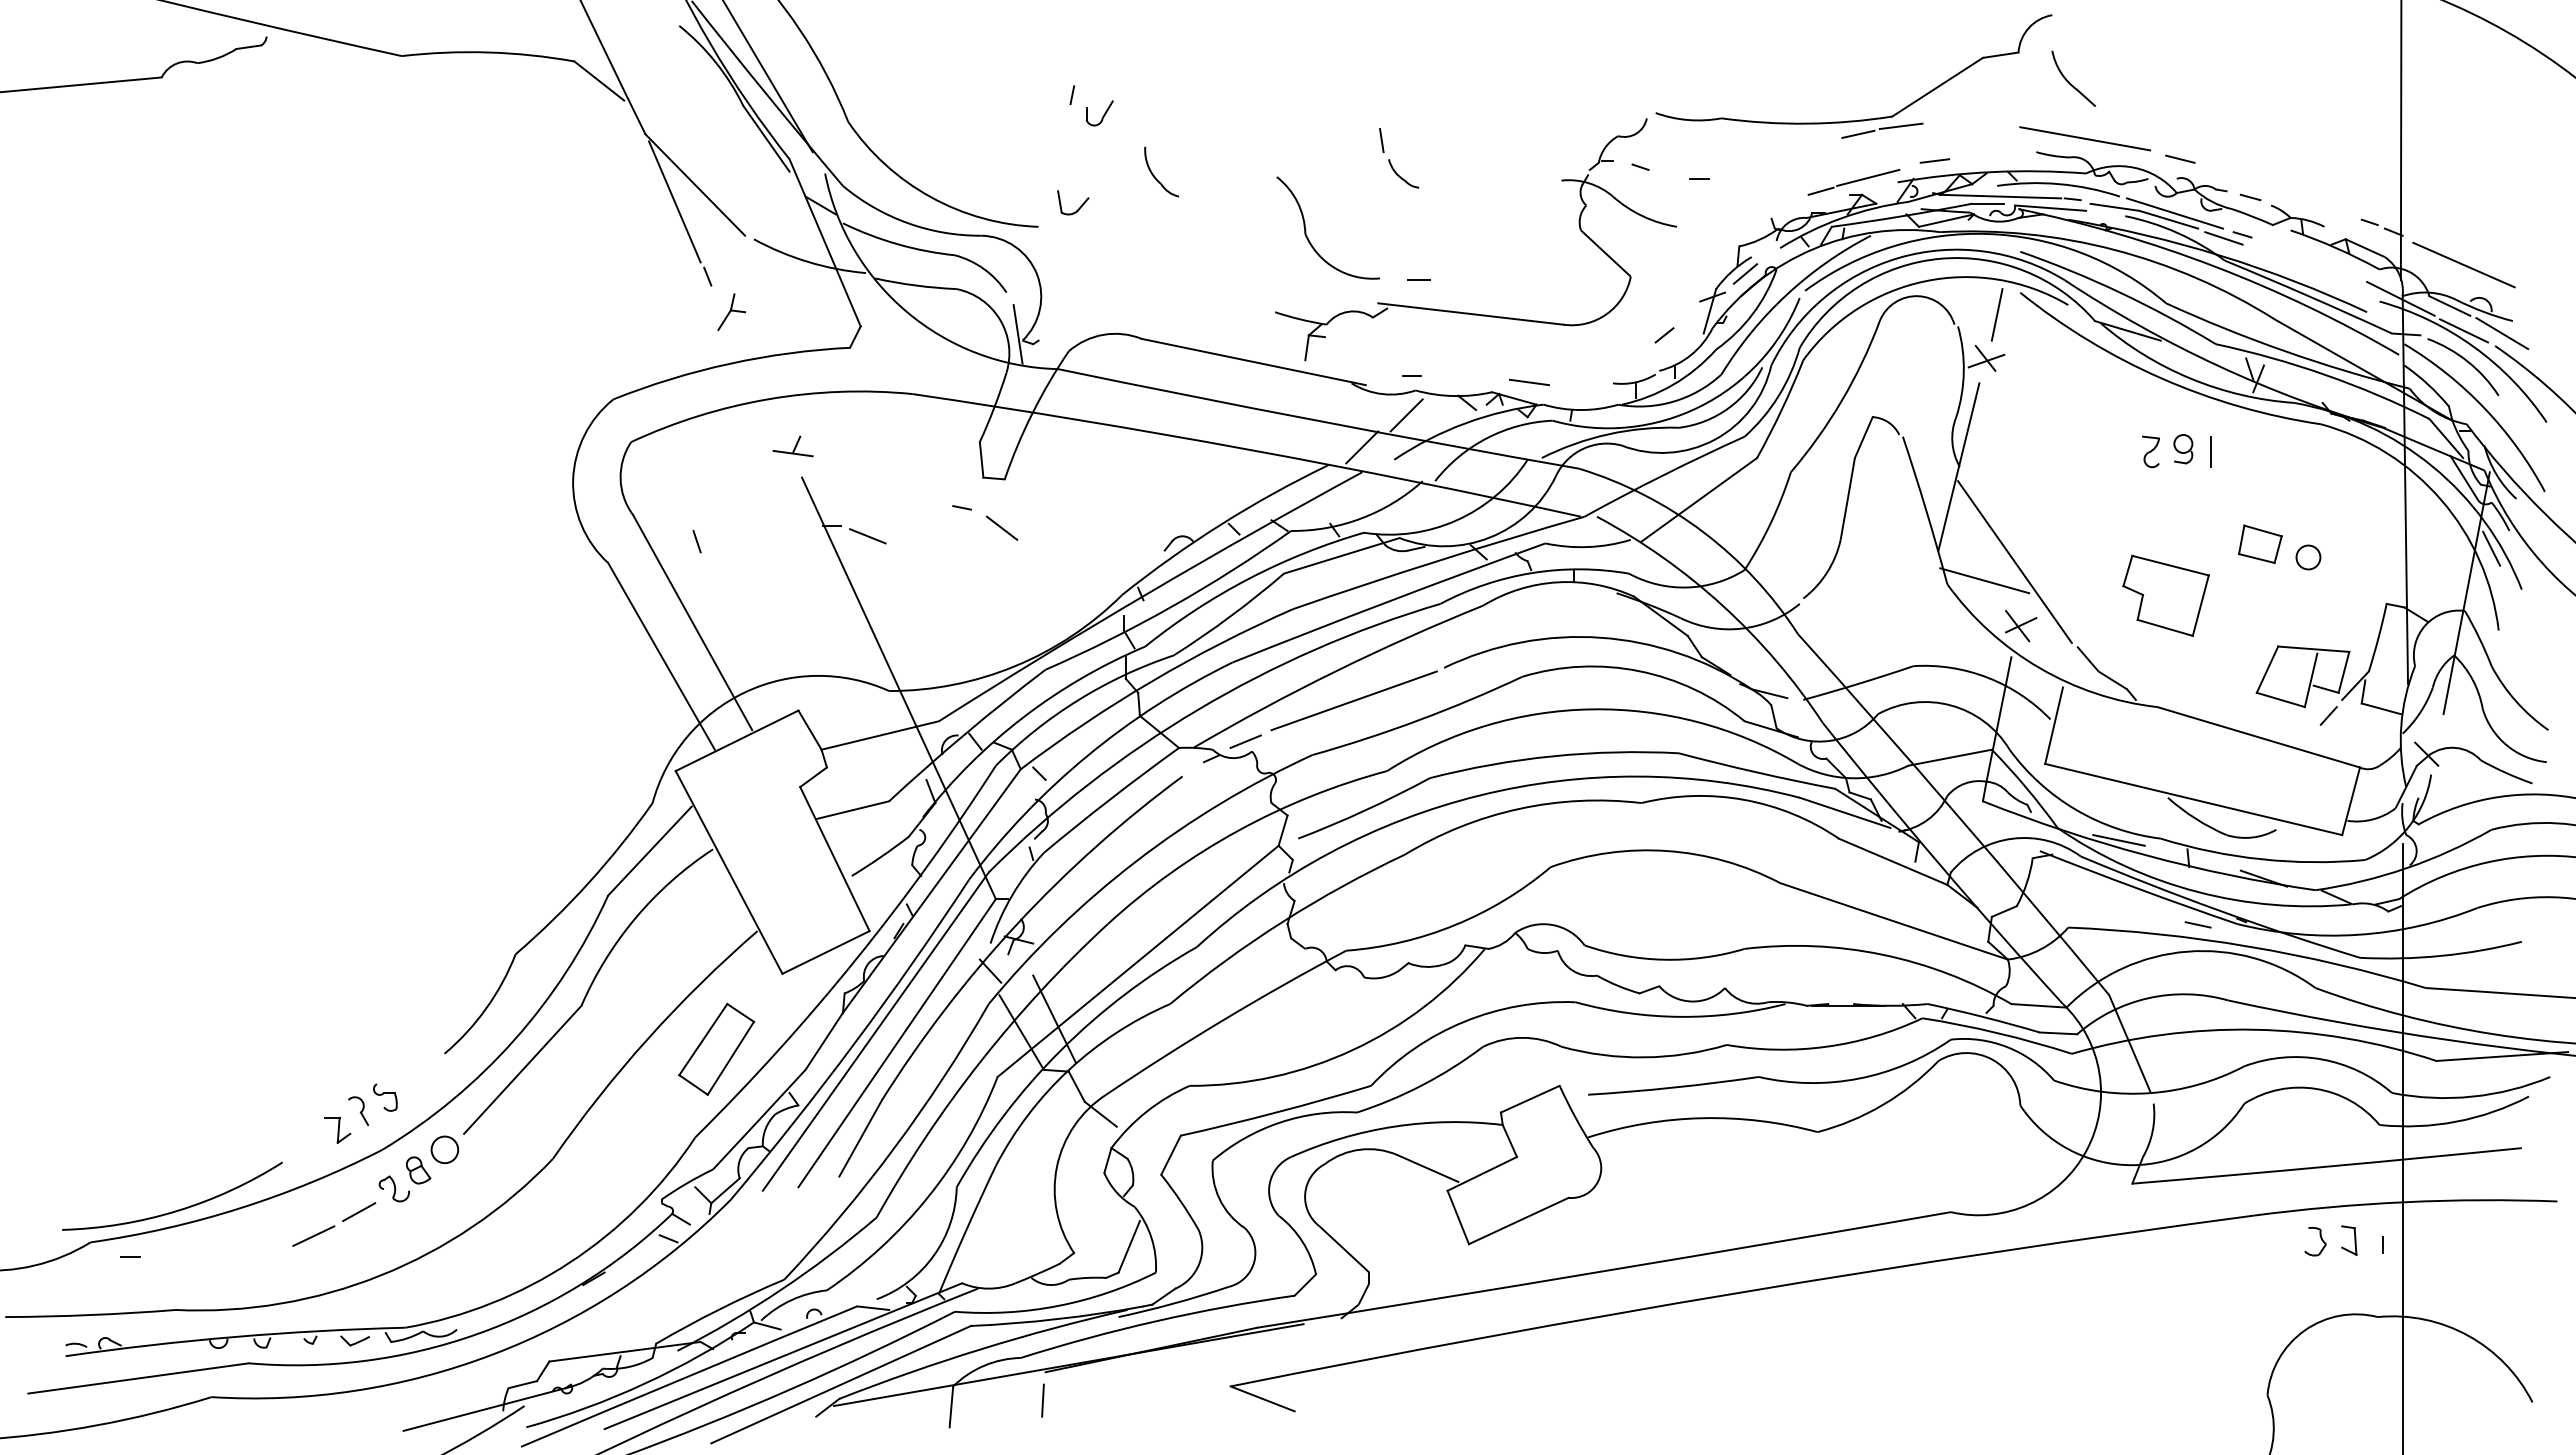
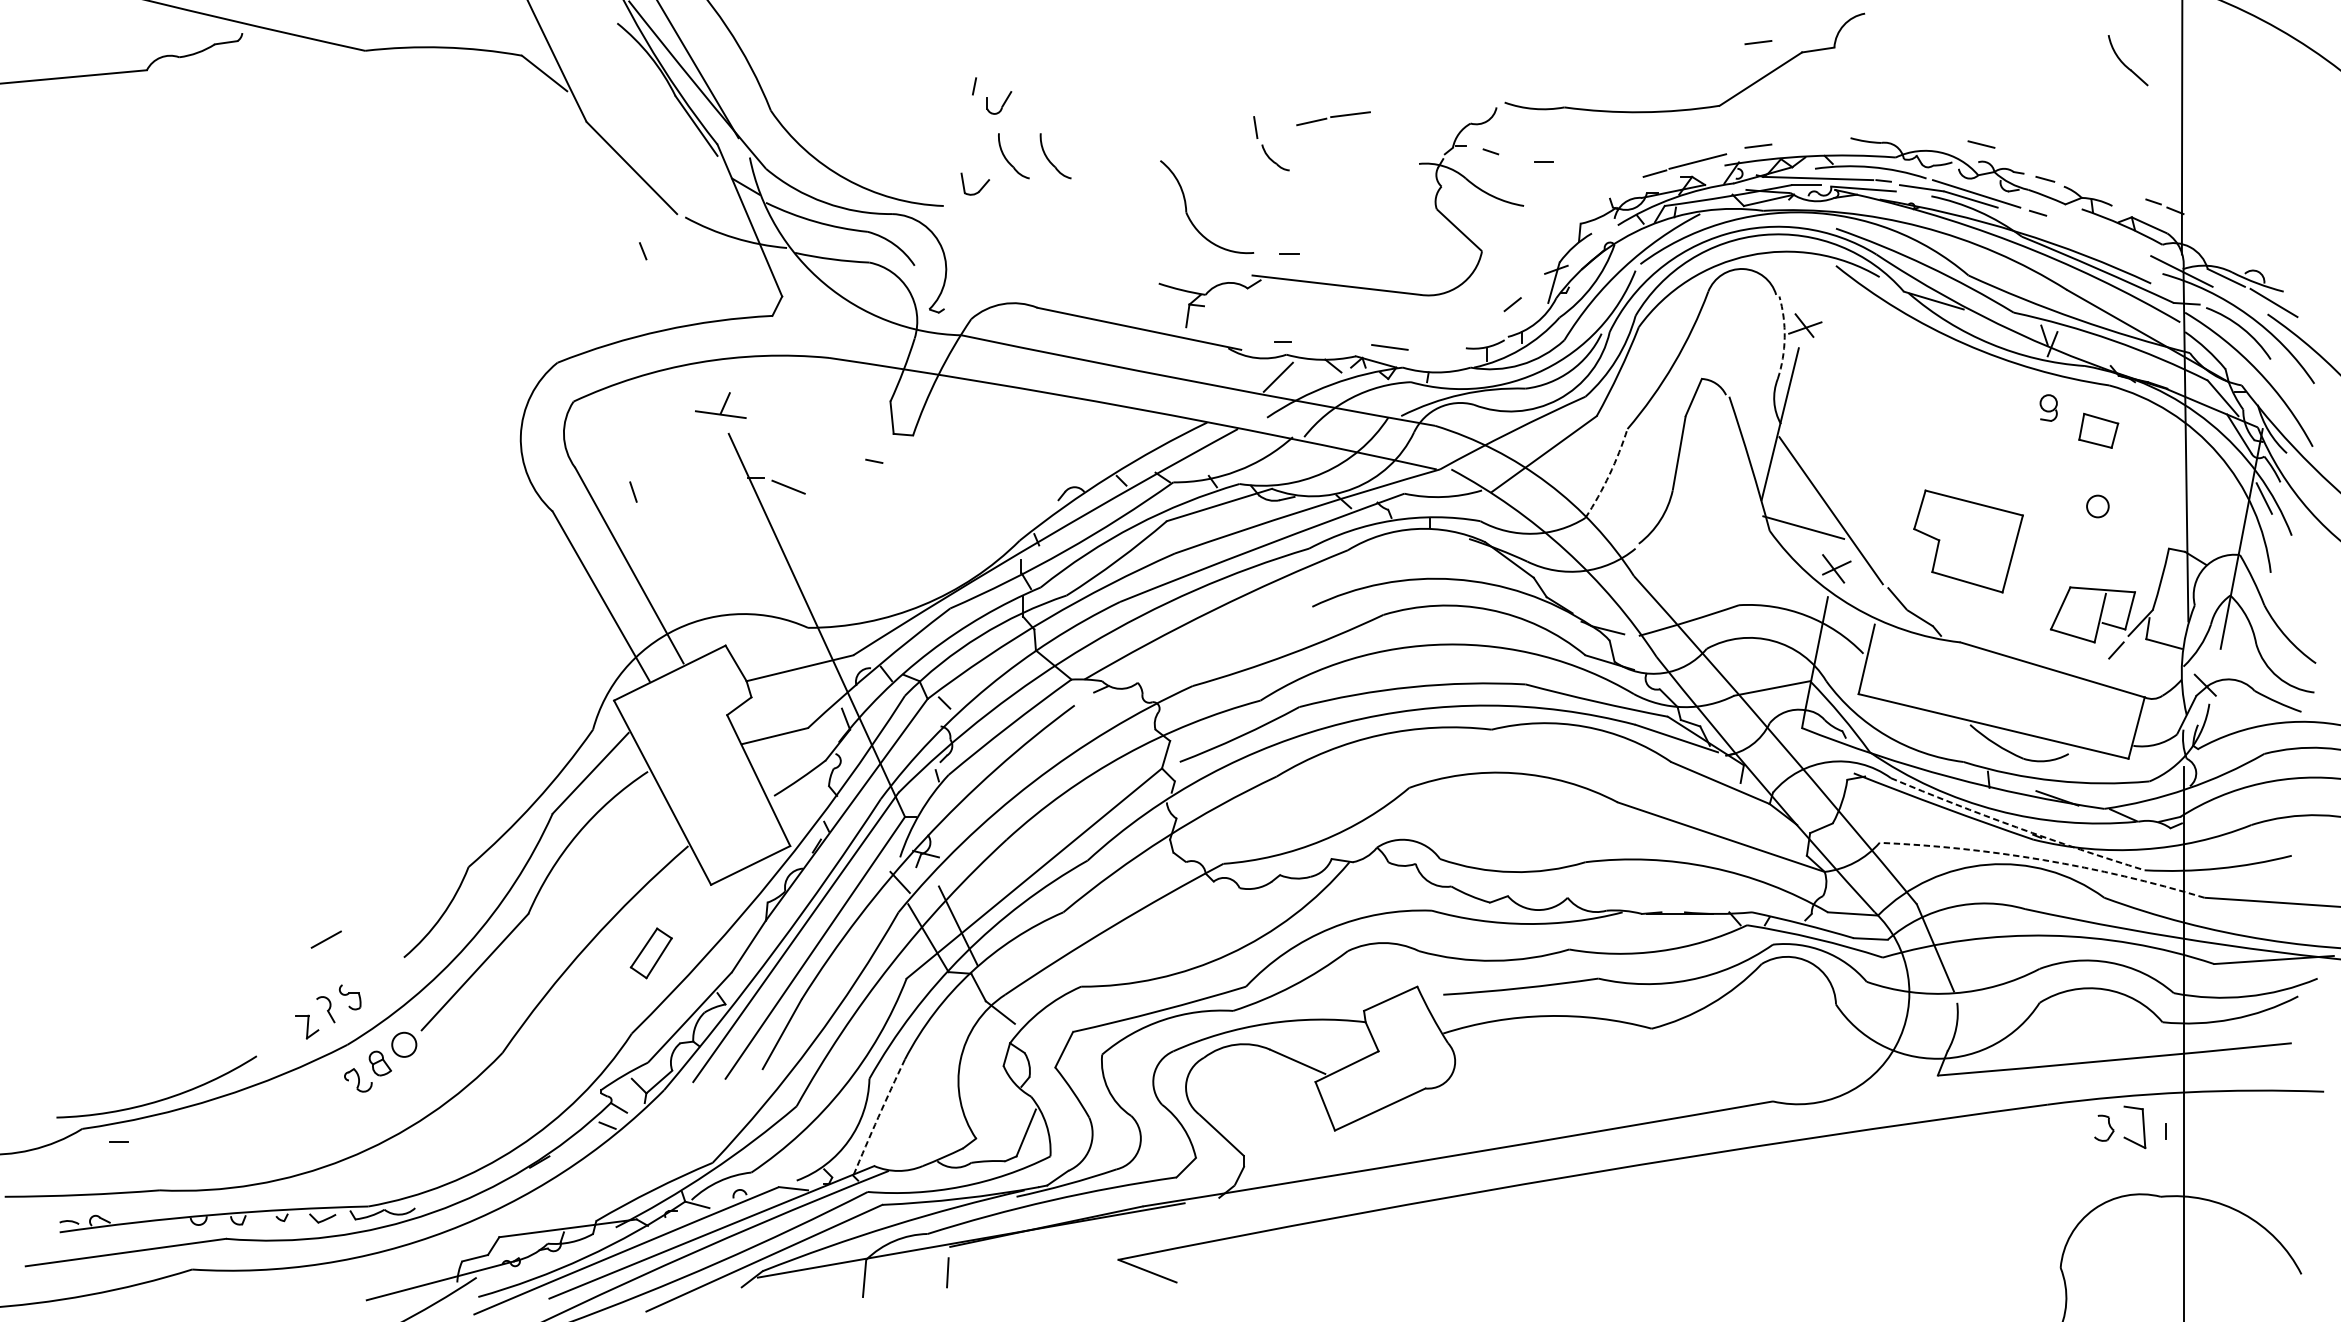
line: (1934, 46) -> (1758, 42), added
part: (2073, 78) -> (2127, 60), moved
part: (1882, 130) -> (1333, 118), moved
line: (2084, 138) -> (1894, 125), removed
part: (1109, 176) -> (1008, 160), added
line: (674, 201) -> (612, 182), removed
line: (2223, 238) -> (2020, 216), removed
line: (2463, 264) -> (2238, 240), removed
line: (1745, 273) -> (1586, 248), removed
part: (731, 311) -> (664, 282), removed
line: (1996, 314) -> (1814, 285), removed
line: (2464, 330) -> (2239, 300), removed
line: (1017, 334) -> (924, 303), removed
arc: (1963, 371) -> (1784, 337), solid -> dashed
part: (792, 446) -> (720, 405), size x1.4
line: (1362, 447) -> (1238, 406), removed
part: (2183, 449) -> (2048, 408), moved
part: (2150, 451) -> (1954, 410), removed
line: (2210, 451) -> (2008, 410), removed
arc: (1771, 522) -> (1609, 474), solid -> dashed
line: (1002, 527) -> (911, 479), removed
part: (2260, 543) -> (2098, 430), moved
part: (2165, 595) -> (1967, 541), size x1.4
line: (1353, 700) -> (1230, 636), removed
line: (1245, 741) -> (1131, 673), removed
line: (2118, 840) -> (1925, 763), removed
arc: (2219, 910) -> (2017, 827), solid -> dashed
line: (2197, 924) -> (1997, 840), removed
arc: (2248, 946) -> (2043, 860), solid -> dashed
part: (716, 1048) -> (651, 952), size x0.6
line: (359, 1211) -> (326, 939), moved
arc: (966, 1229) -> (878, 1117), solid -> dashed
line: (313, 1235) -> (284, 1122), removed
part: (2349, 1240) -> (2135, 1127), size x1.6

